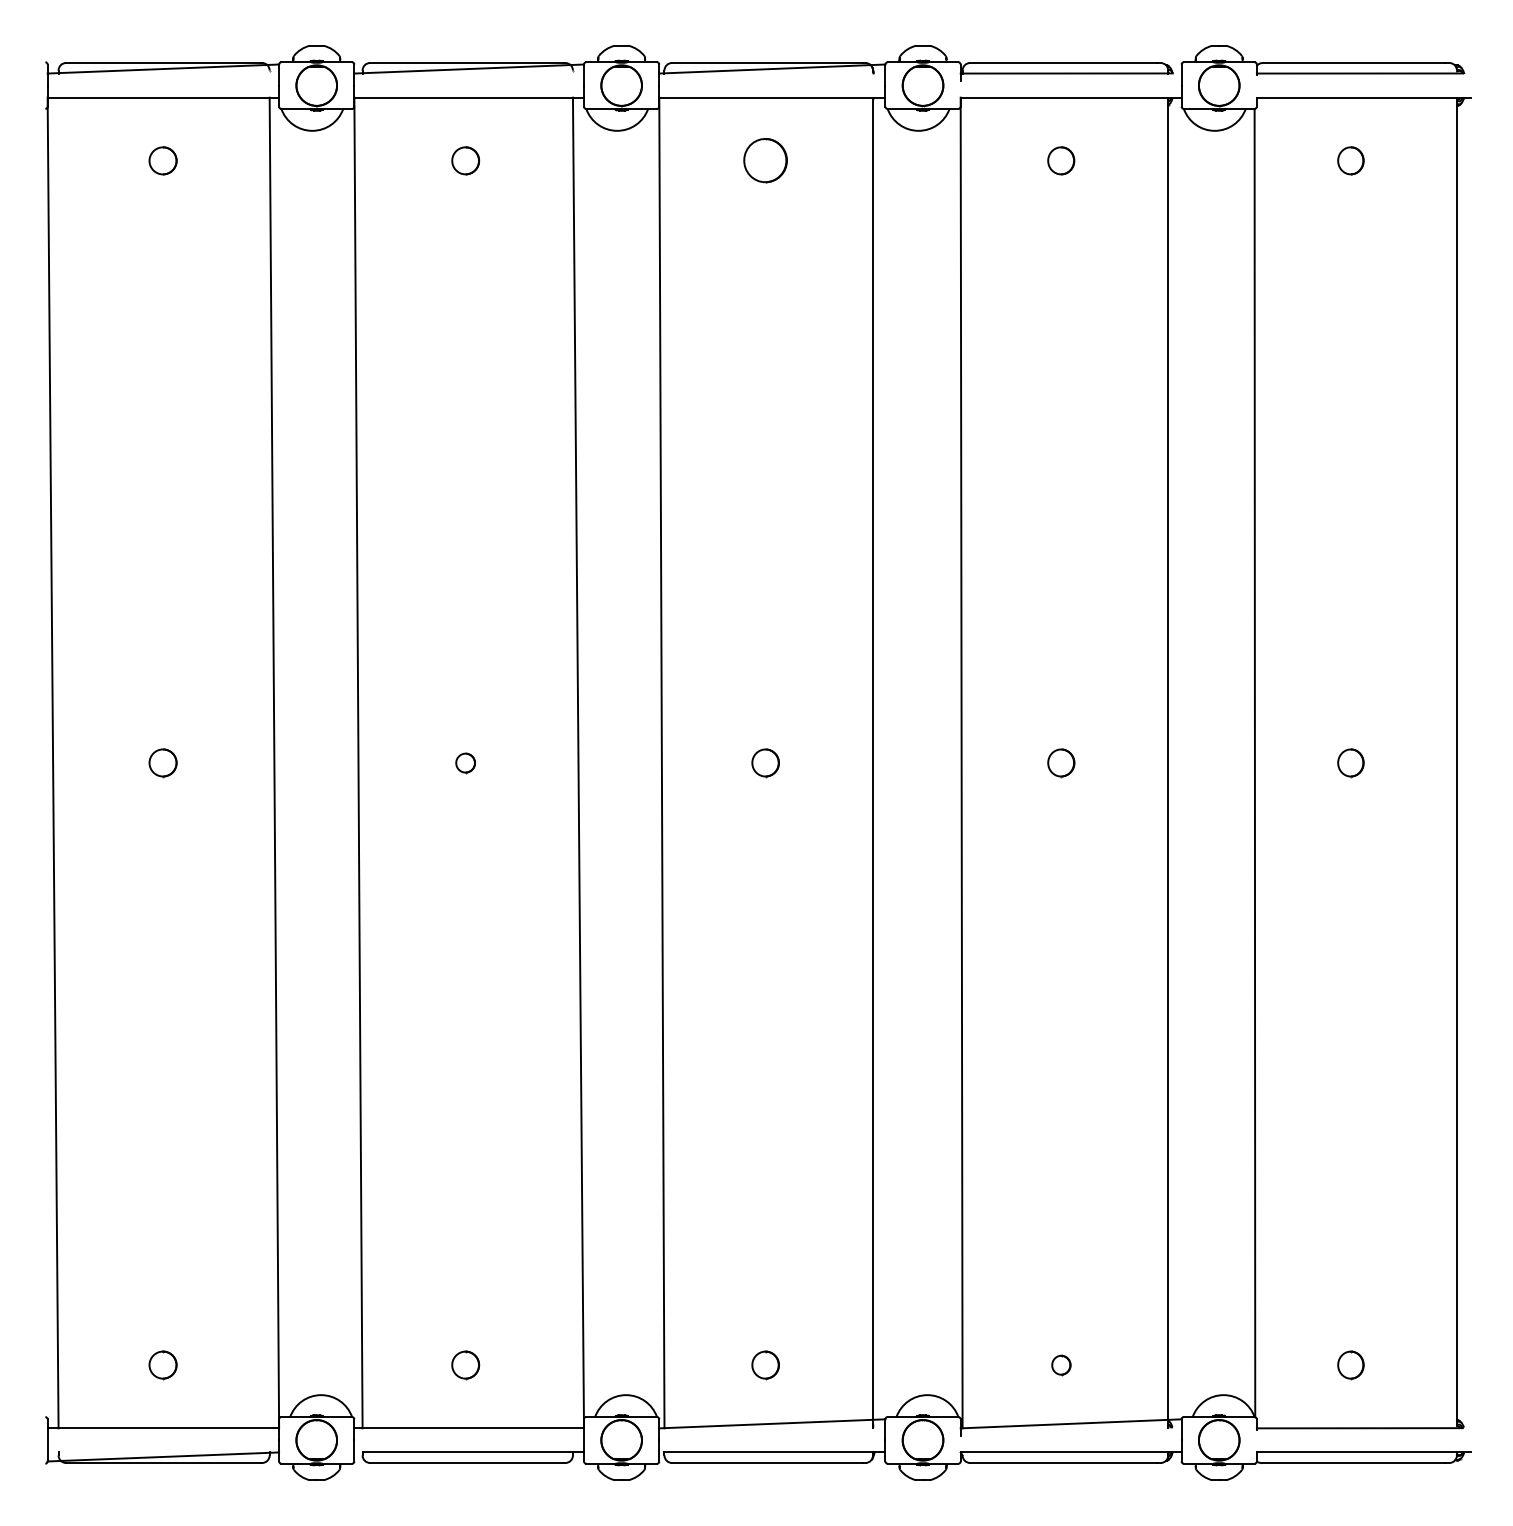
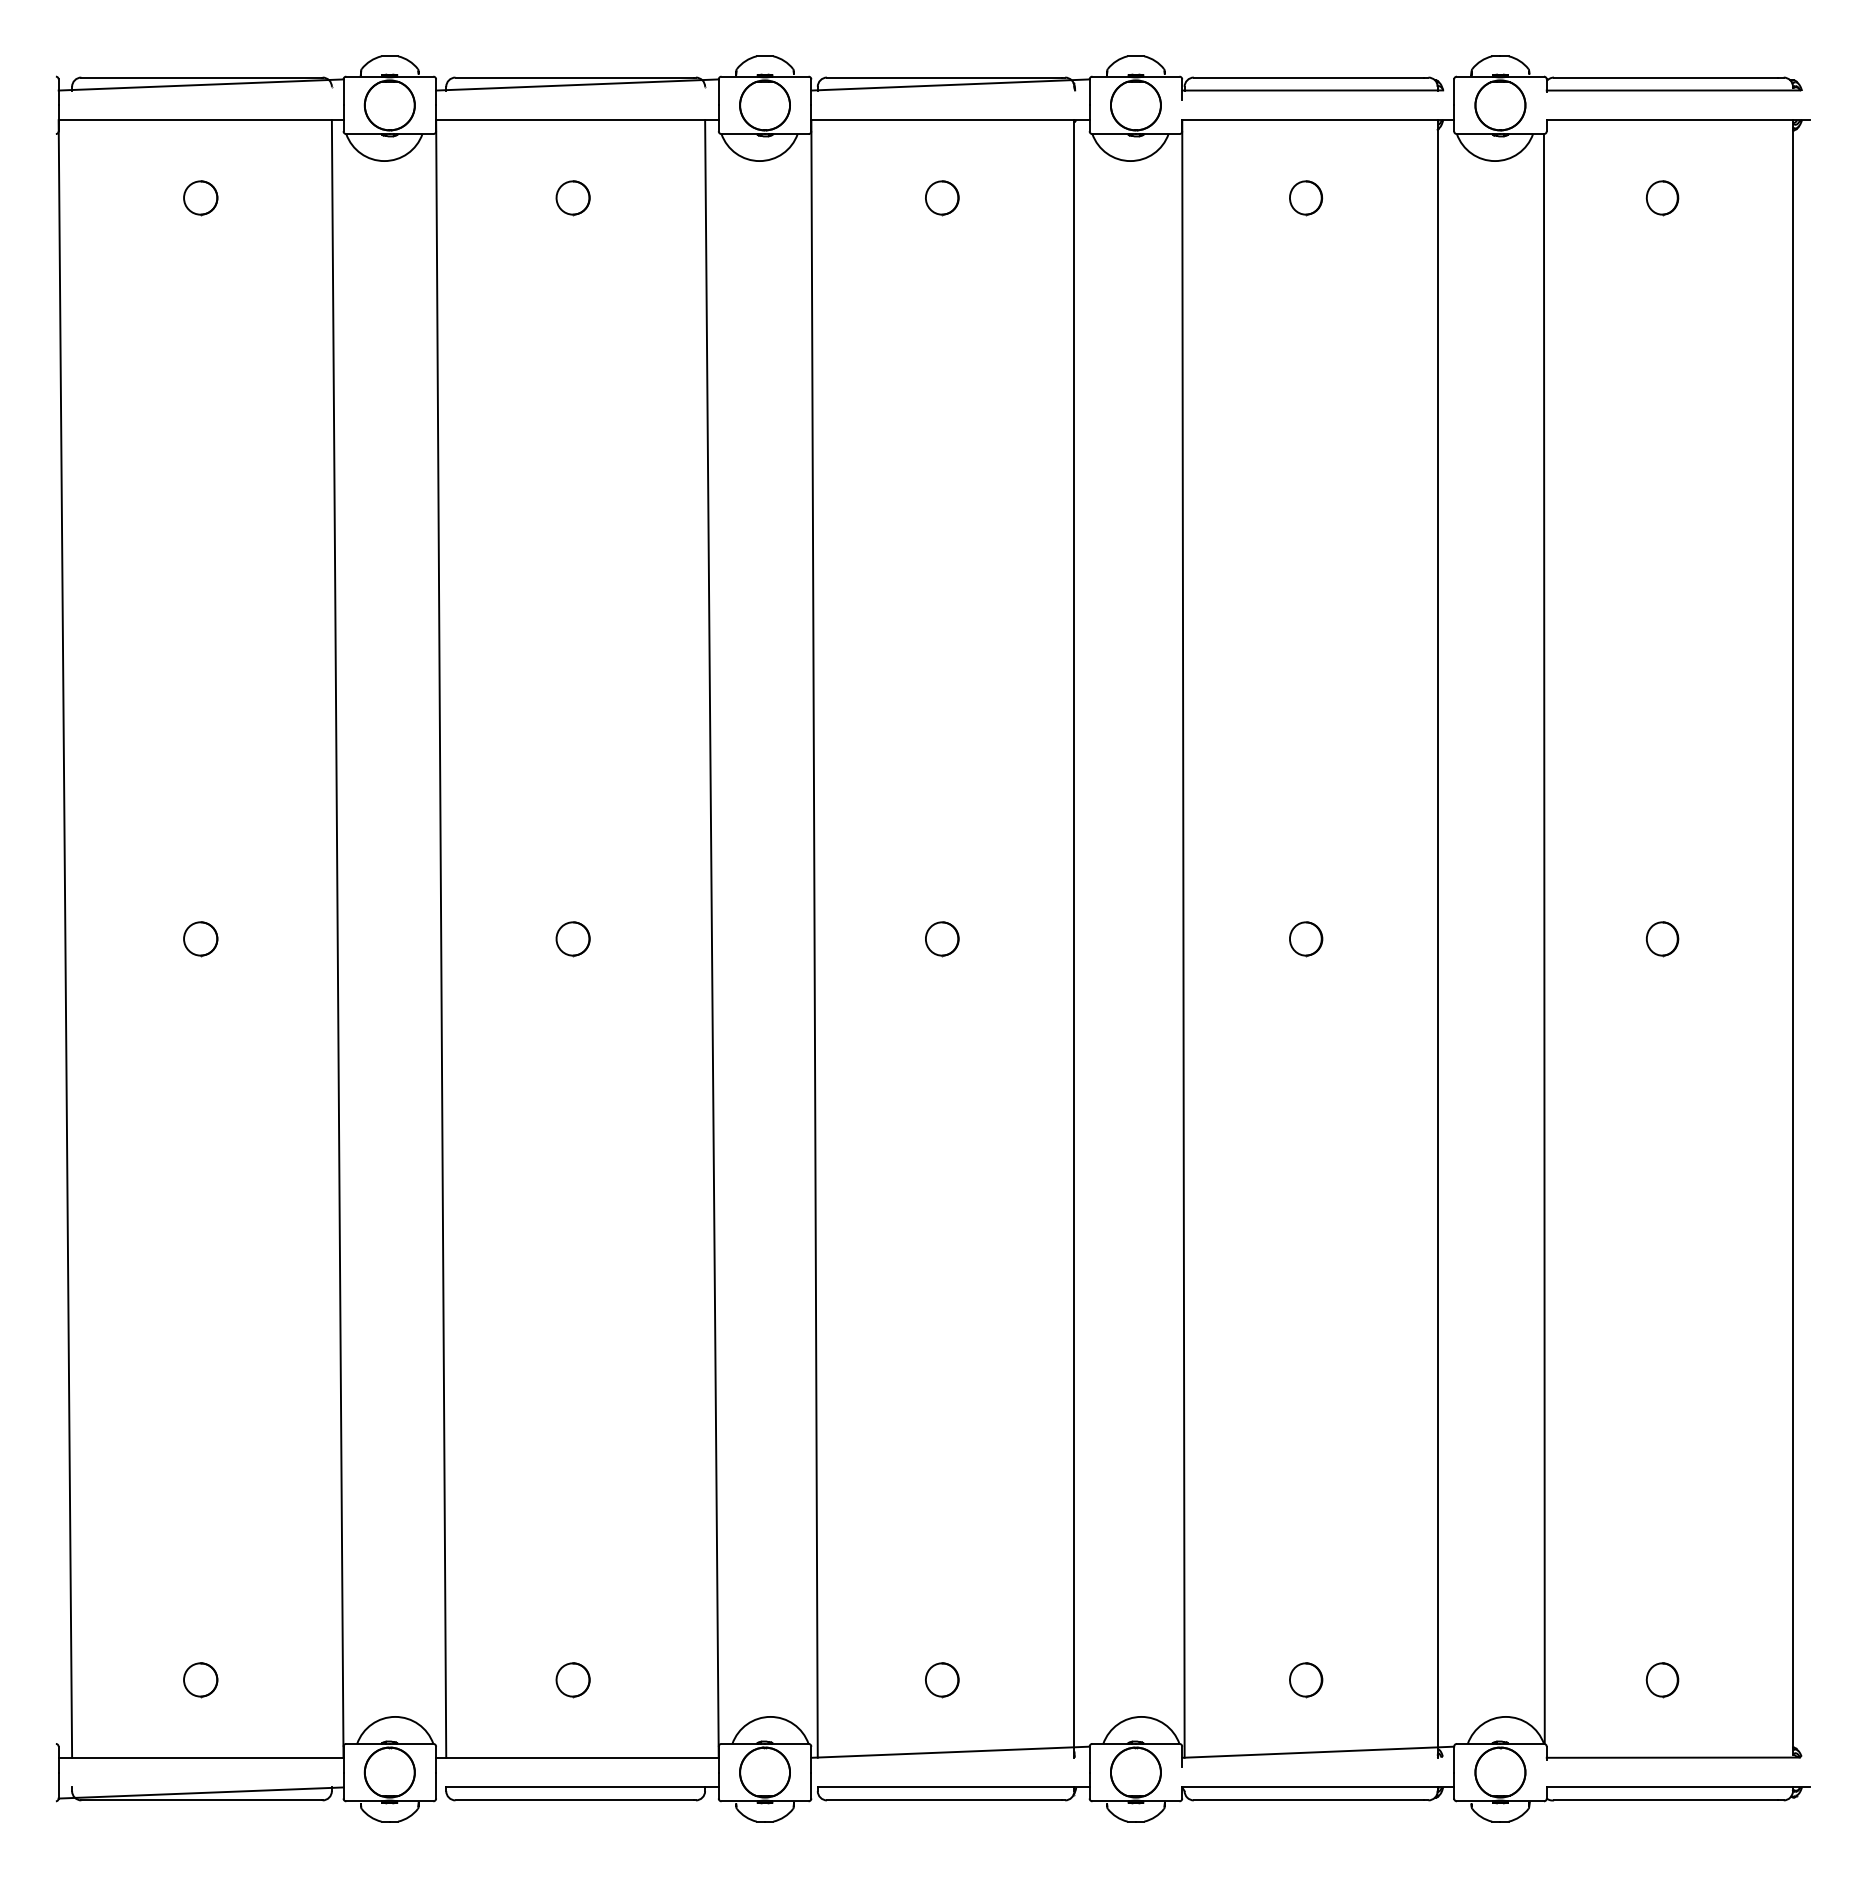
part: (765, 161) -> (942, 198), size x0.62
part: (465, 763) -> (572, 939), size x1.43
part: (1061, 1365) -> (1306, 1680), size x1.43

